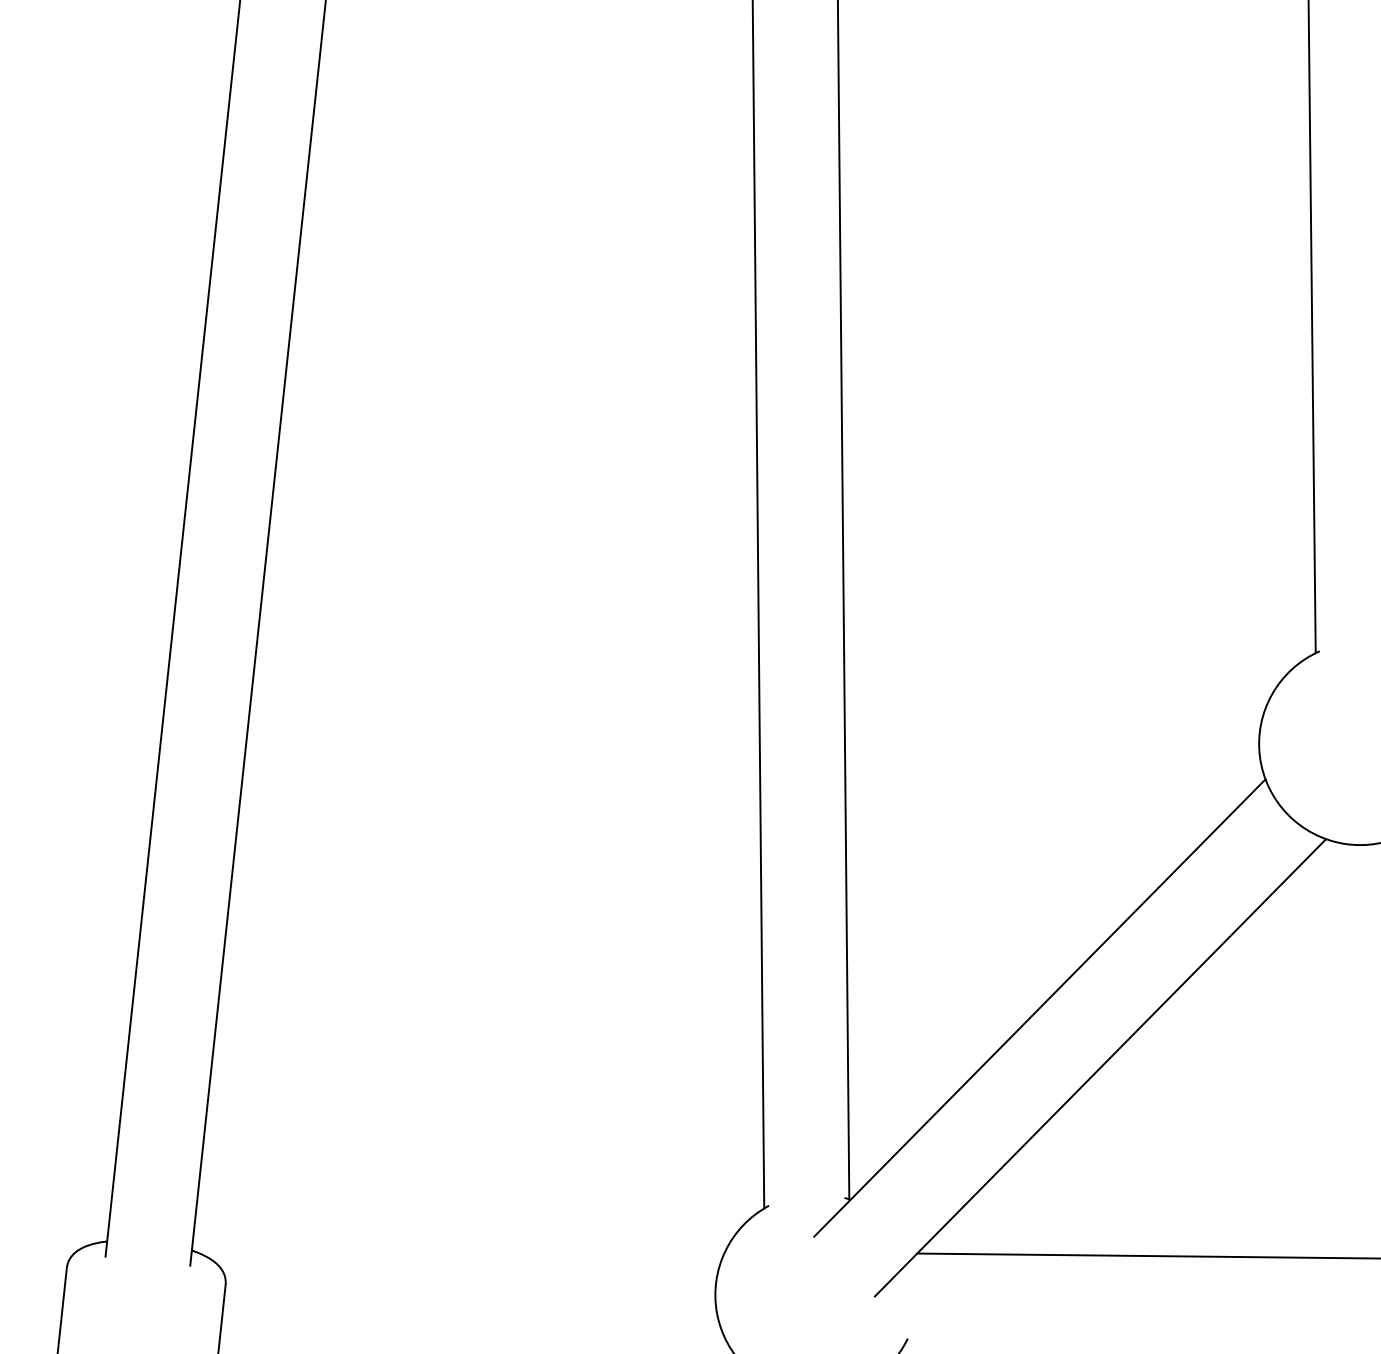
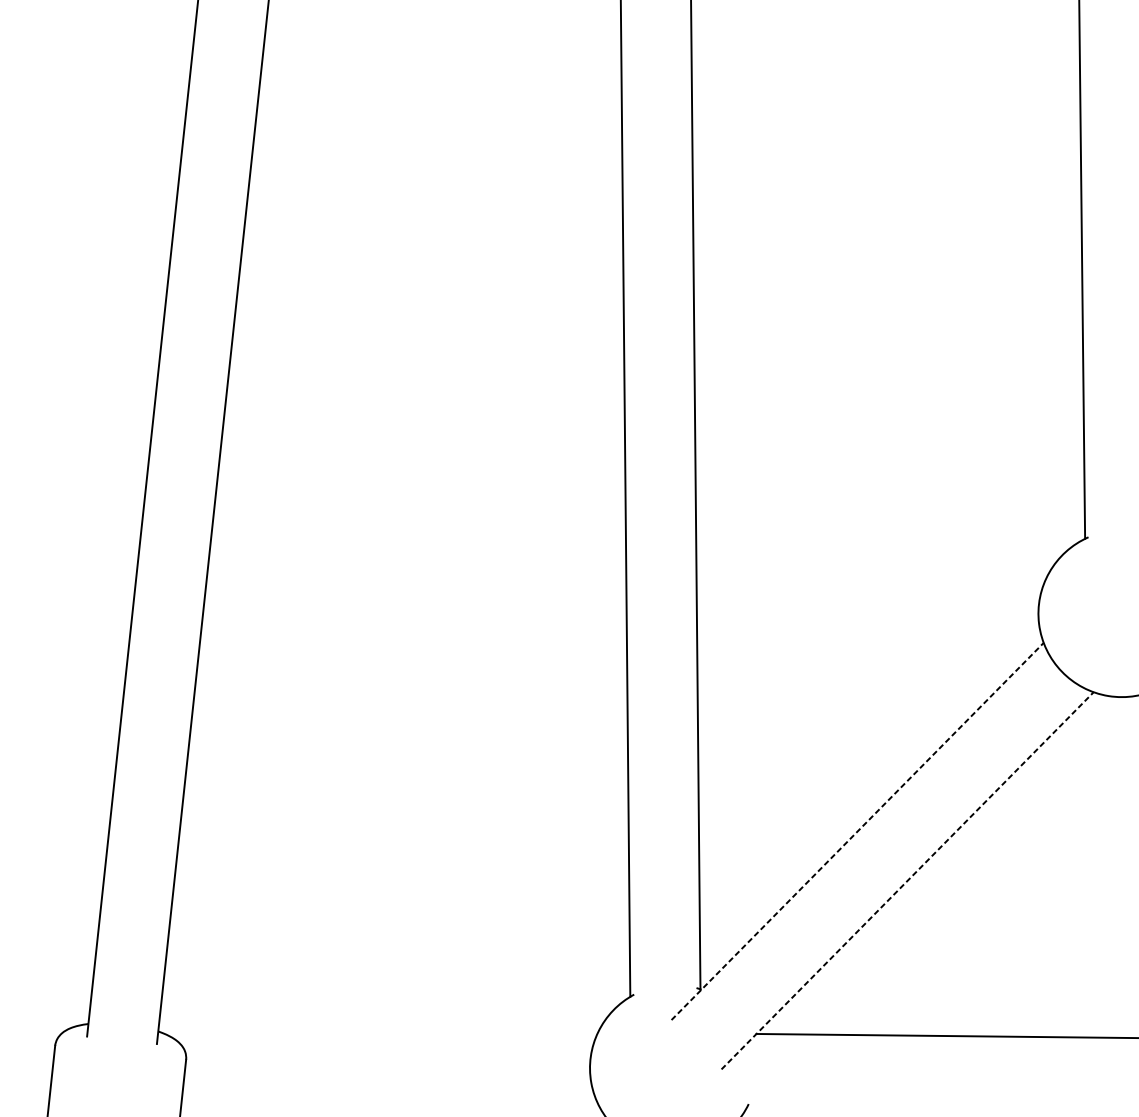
line: (1040, 1007) -> (858, 831), solid -> dashed
line: (1100, 1067) -> (907, 880), solid -> dashed

